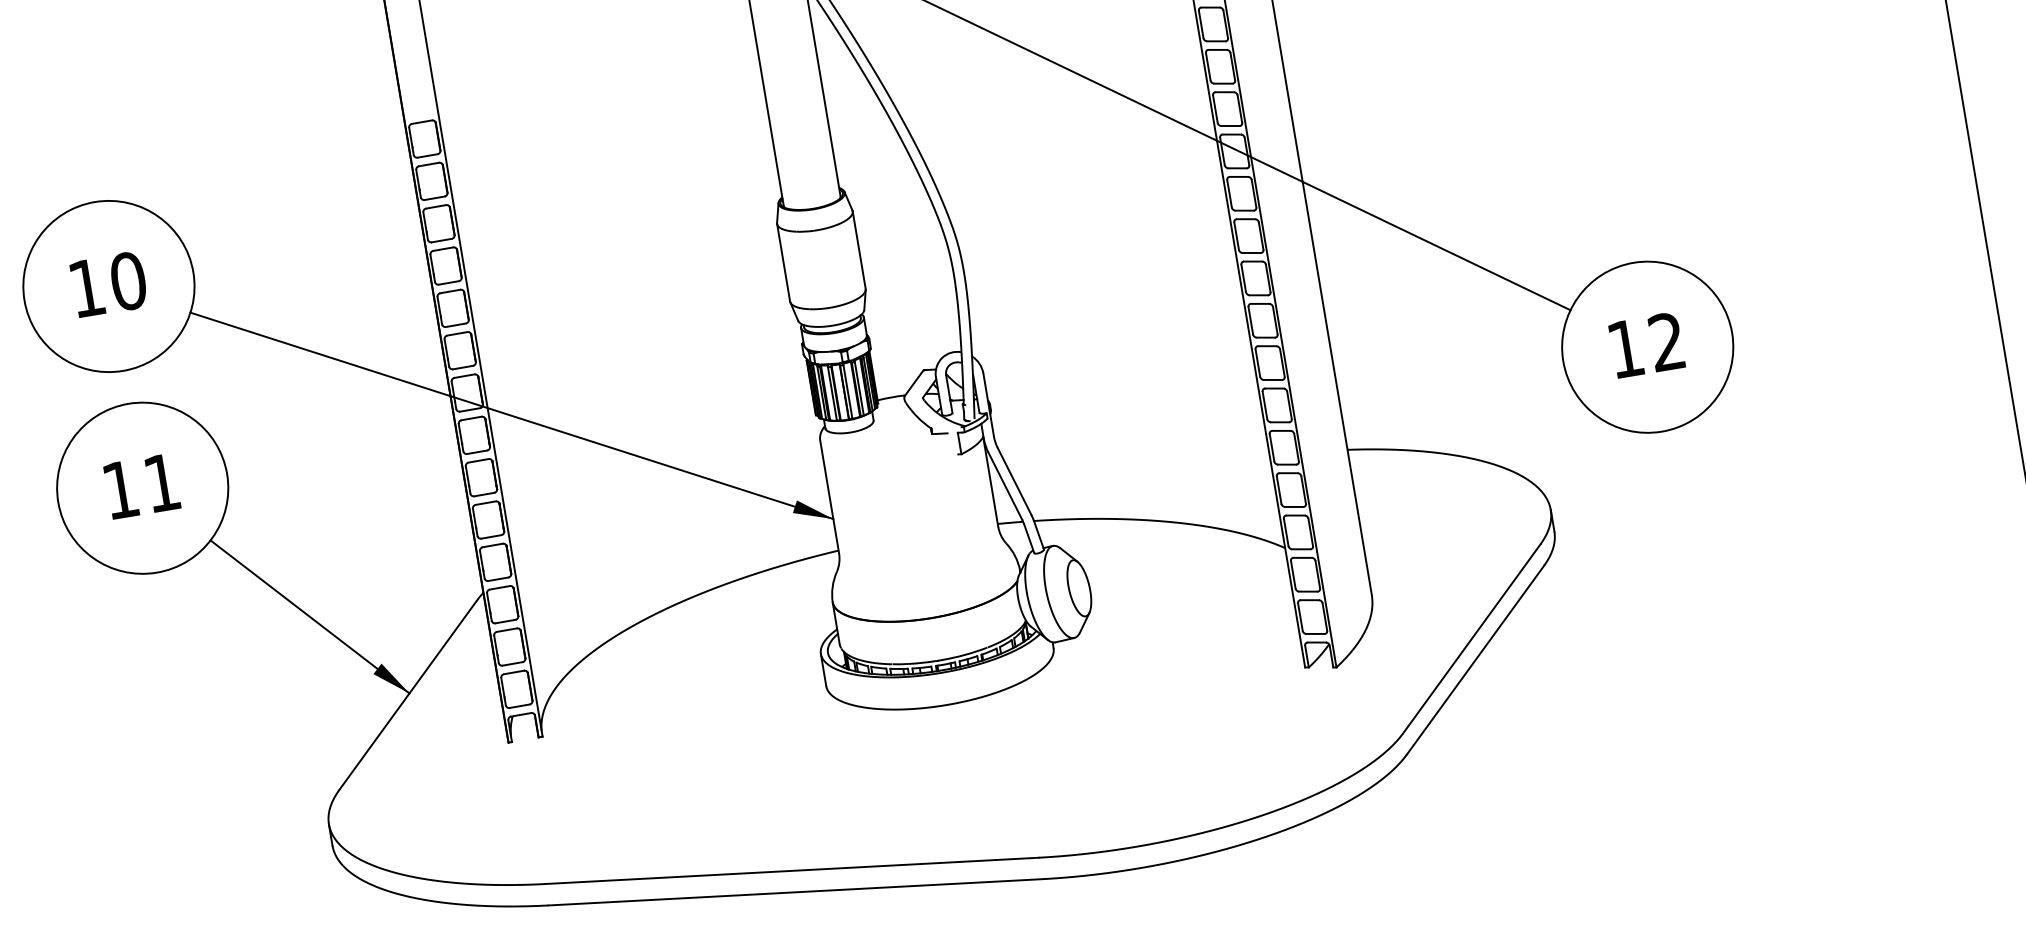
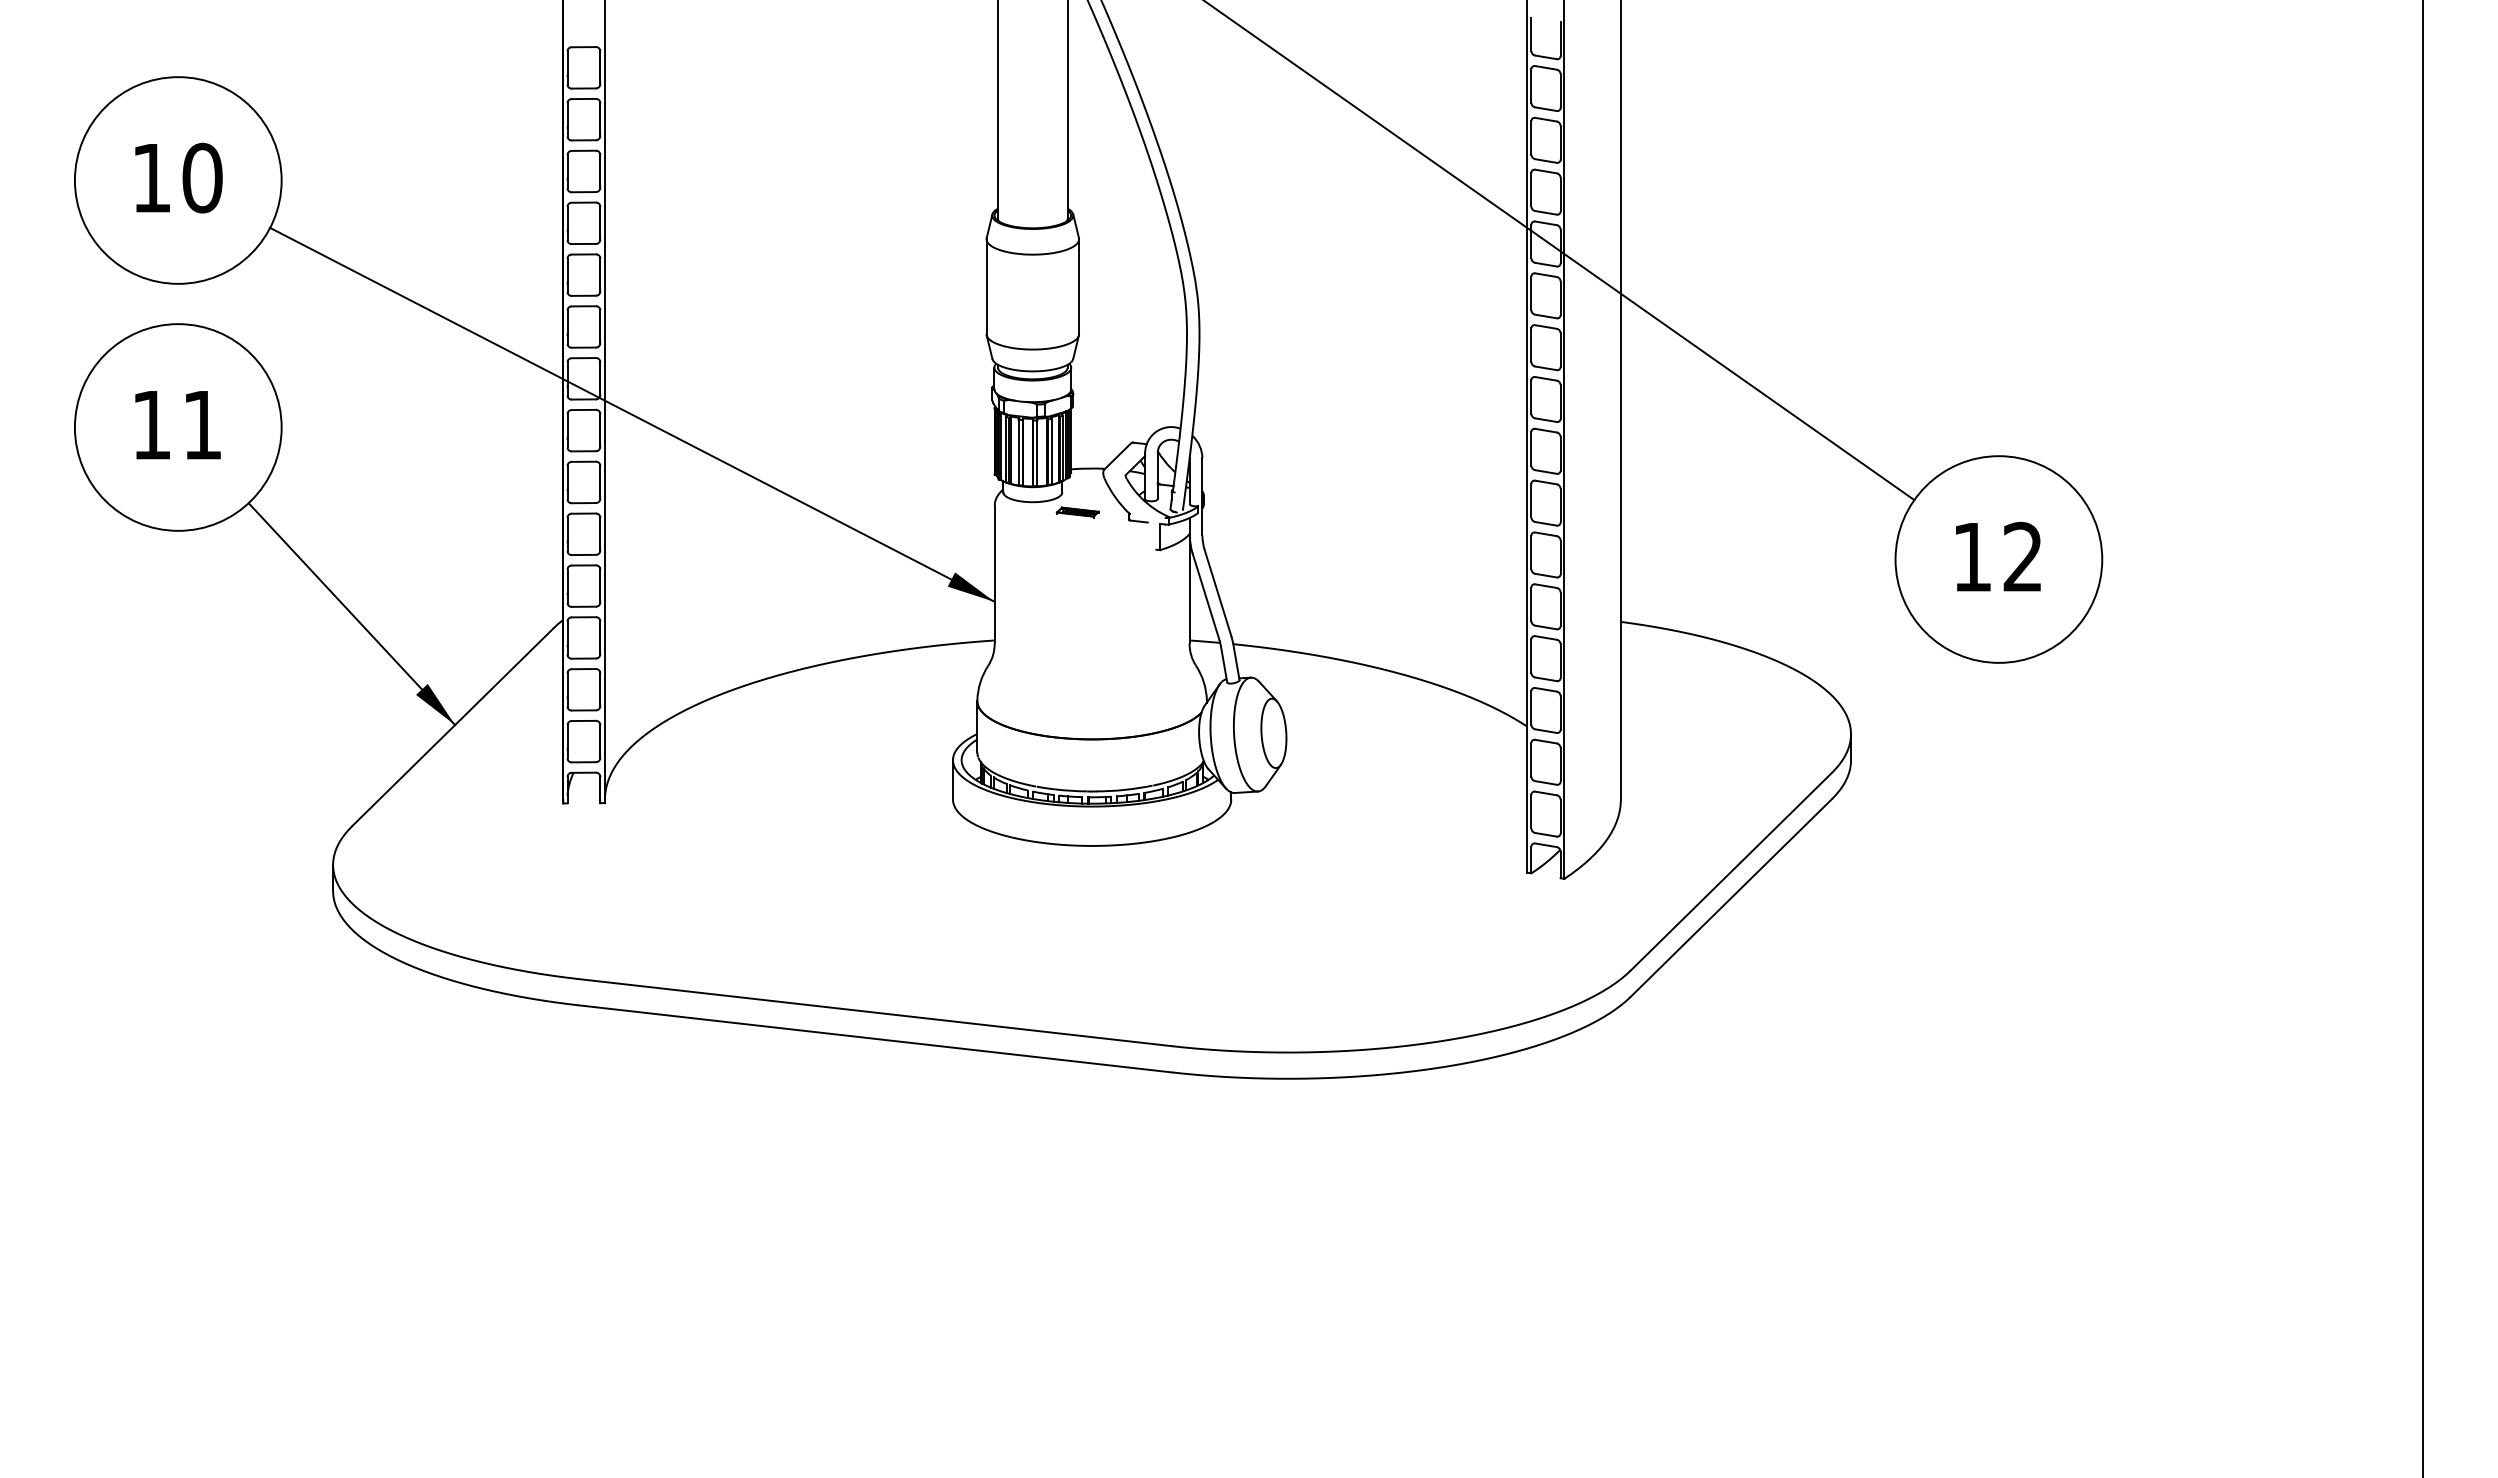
part: (888, 434) -> (1077, 512), added

